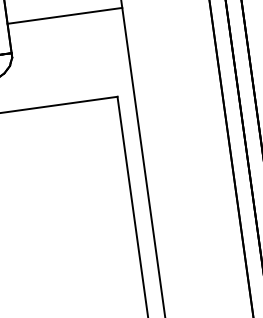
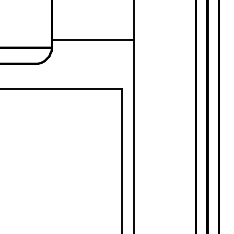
line: (64, 15) -> (92, 39), moved

